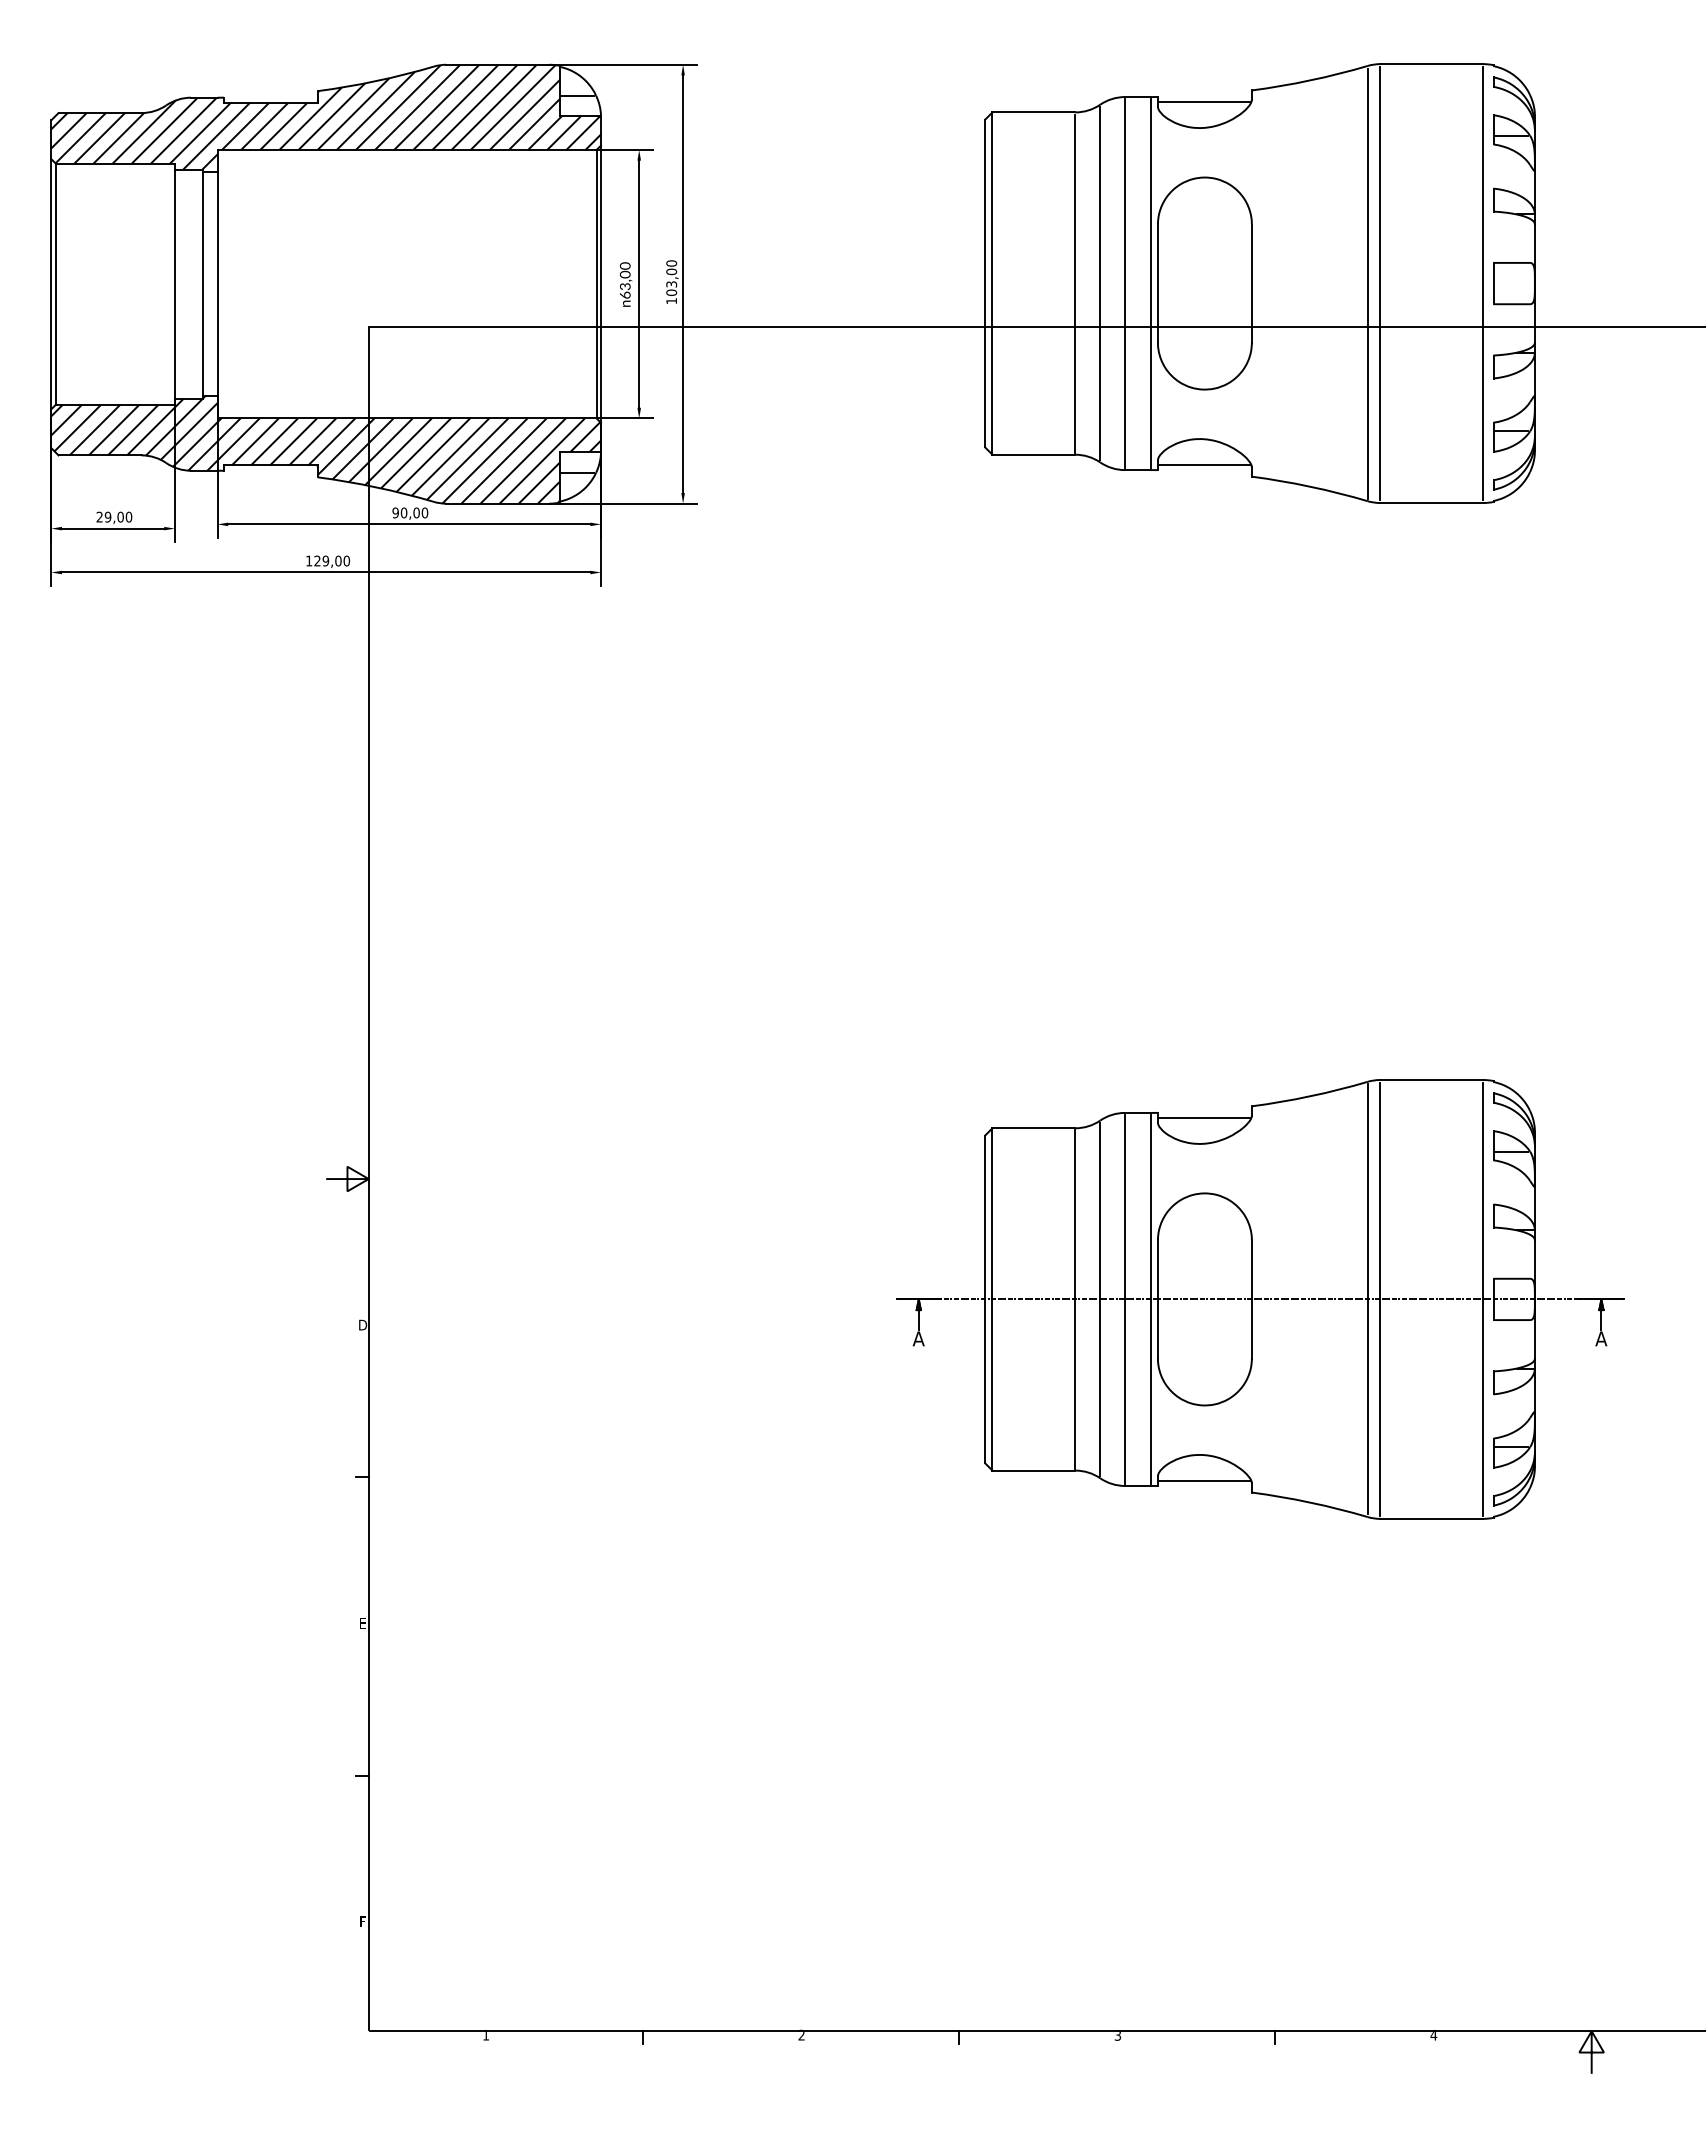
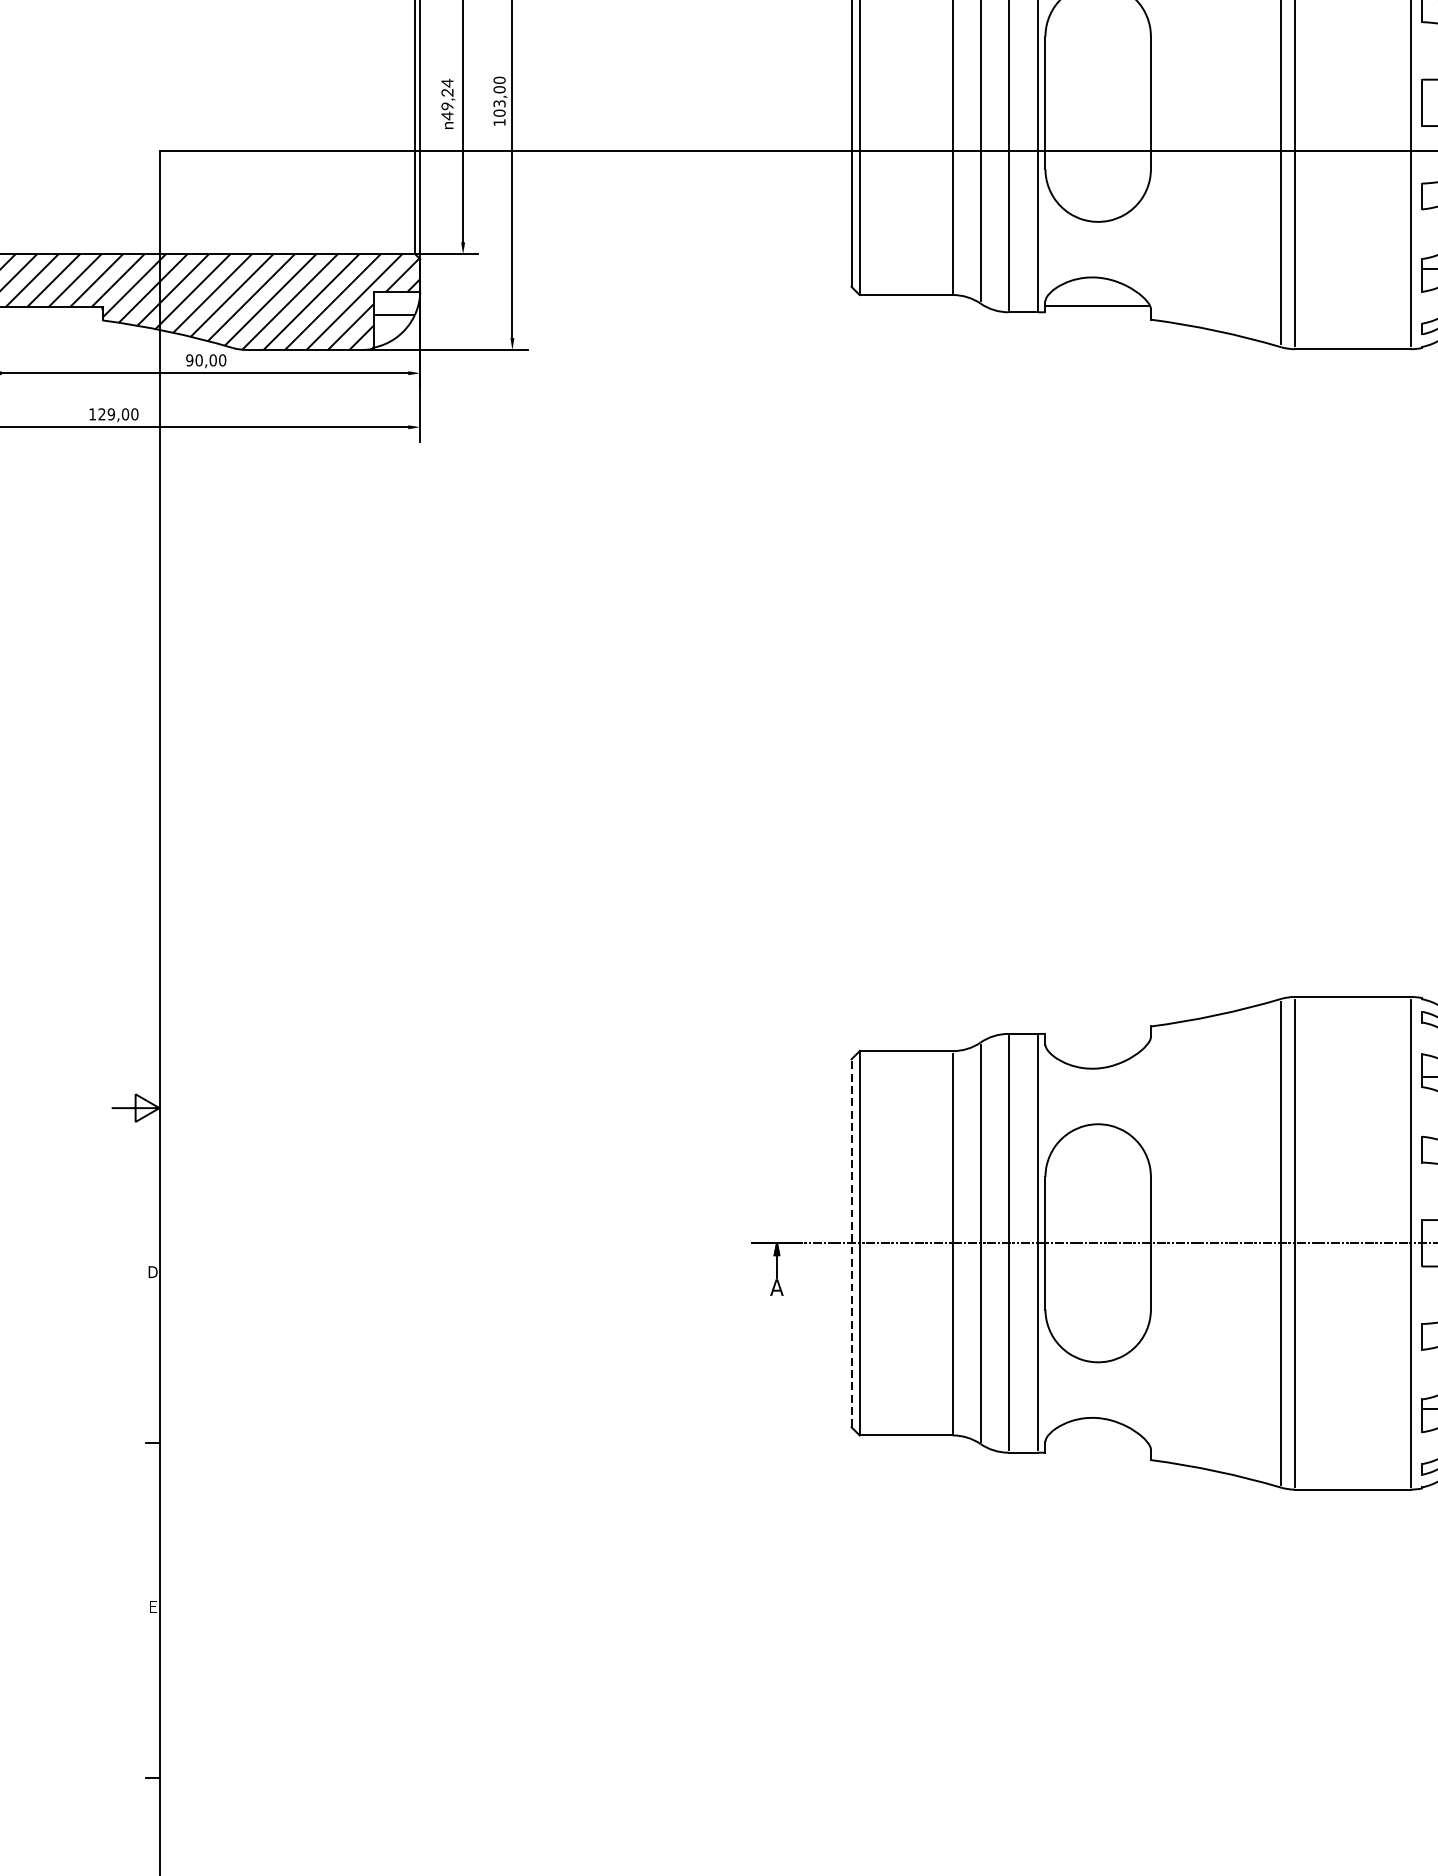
text: (624, 280) -> (446, 99), 63,00 -> 49,24
line: (1204, 1118) -> (1097, 1040), removed
line: (985, 1299) -> (851, 1243), solid -> dashed
line: (1204, 1480) -> (1097, 1446), removed

